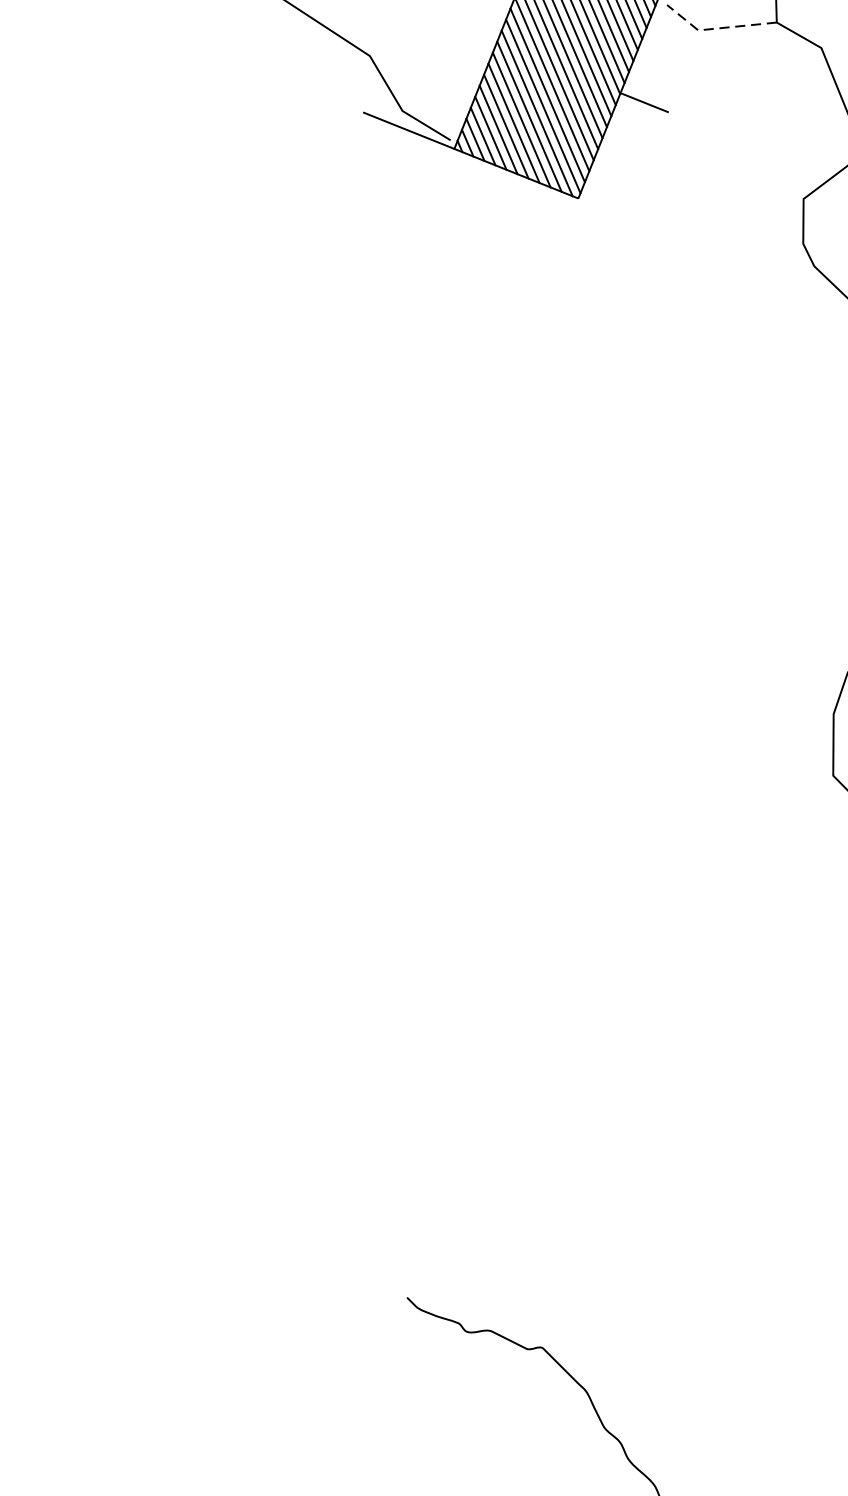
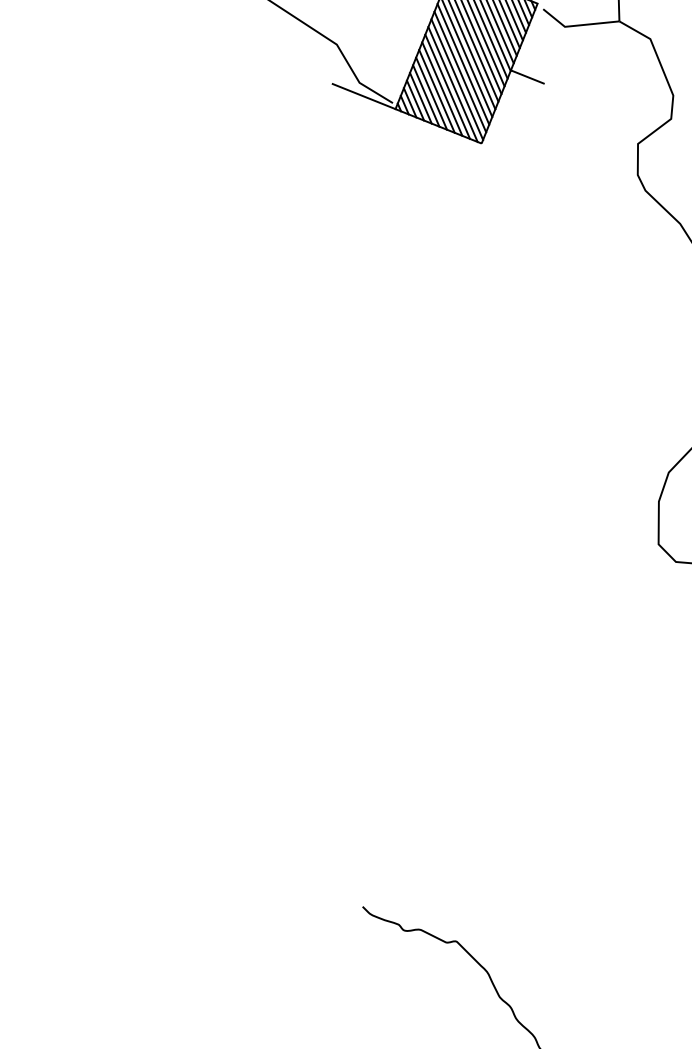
line: (716, 28) -> (577, 25), dashed -> solid

